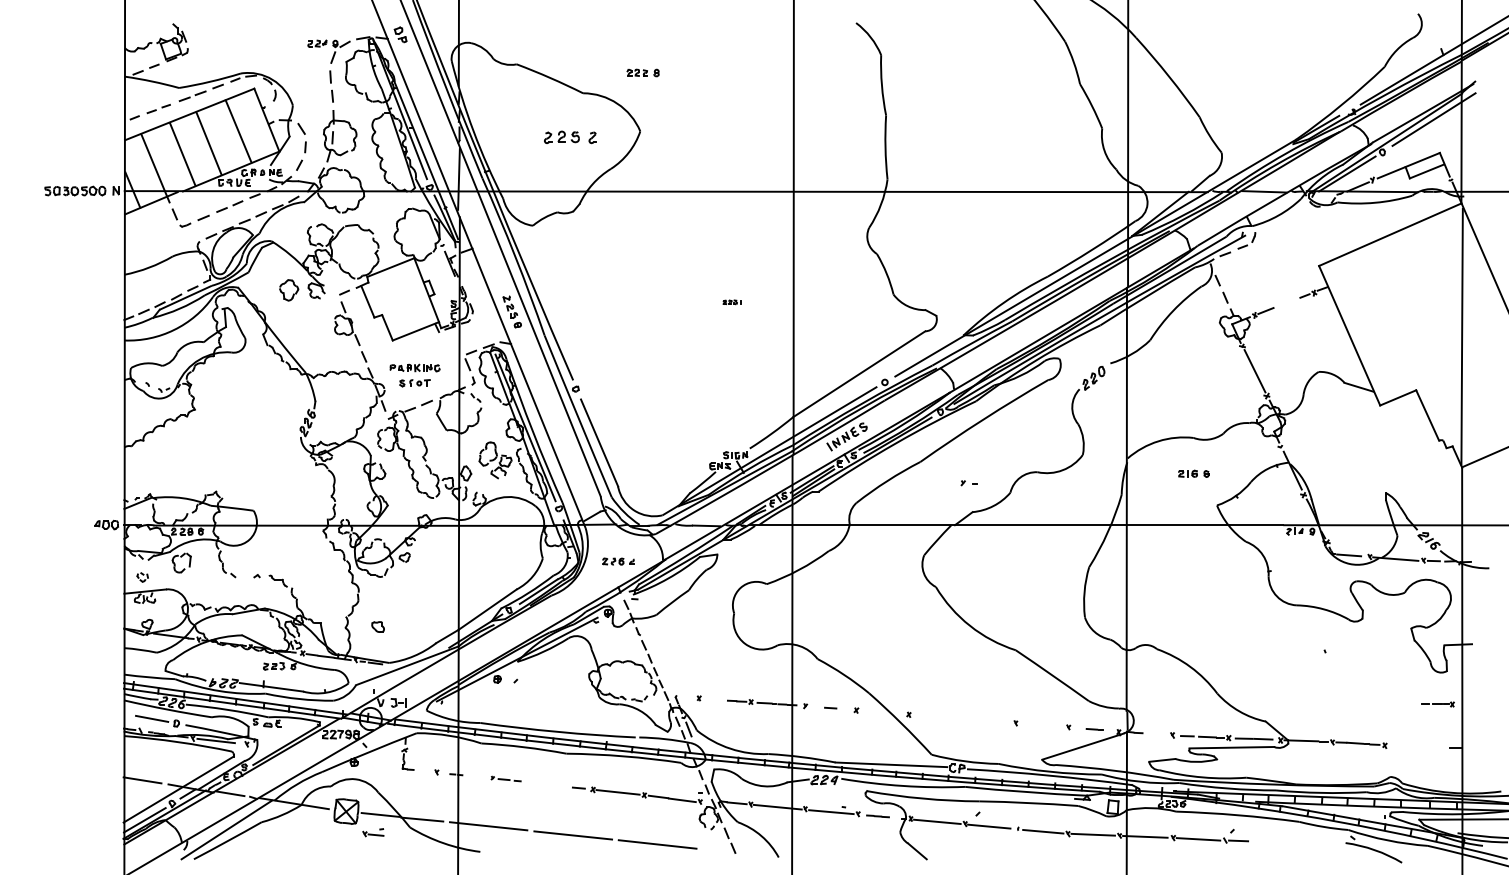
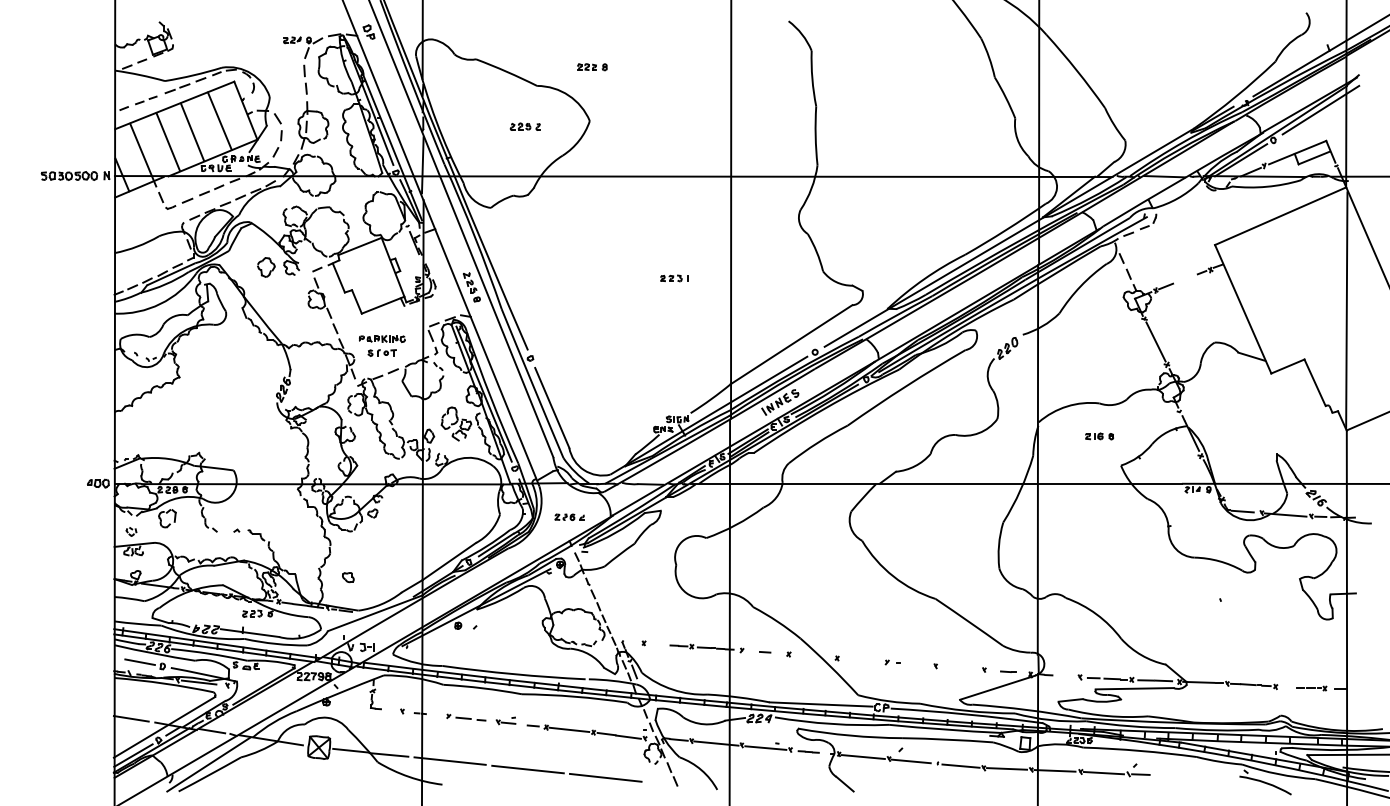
part: (570, 137) -> (525, 126), size x0.62
part: (732, 302) -> (674, 278), size x1.67
part: (968, 483) -> (892, 662), moved
part: (1437, 704) -> (1311, 688), moved
part: (505, 778) -> (465, 717), size x1.43
part: (373, 832) -> (506, 720), moved

